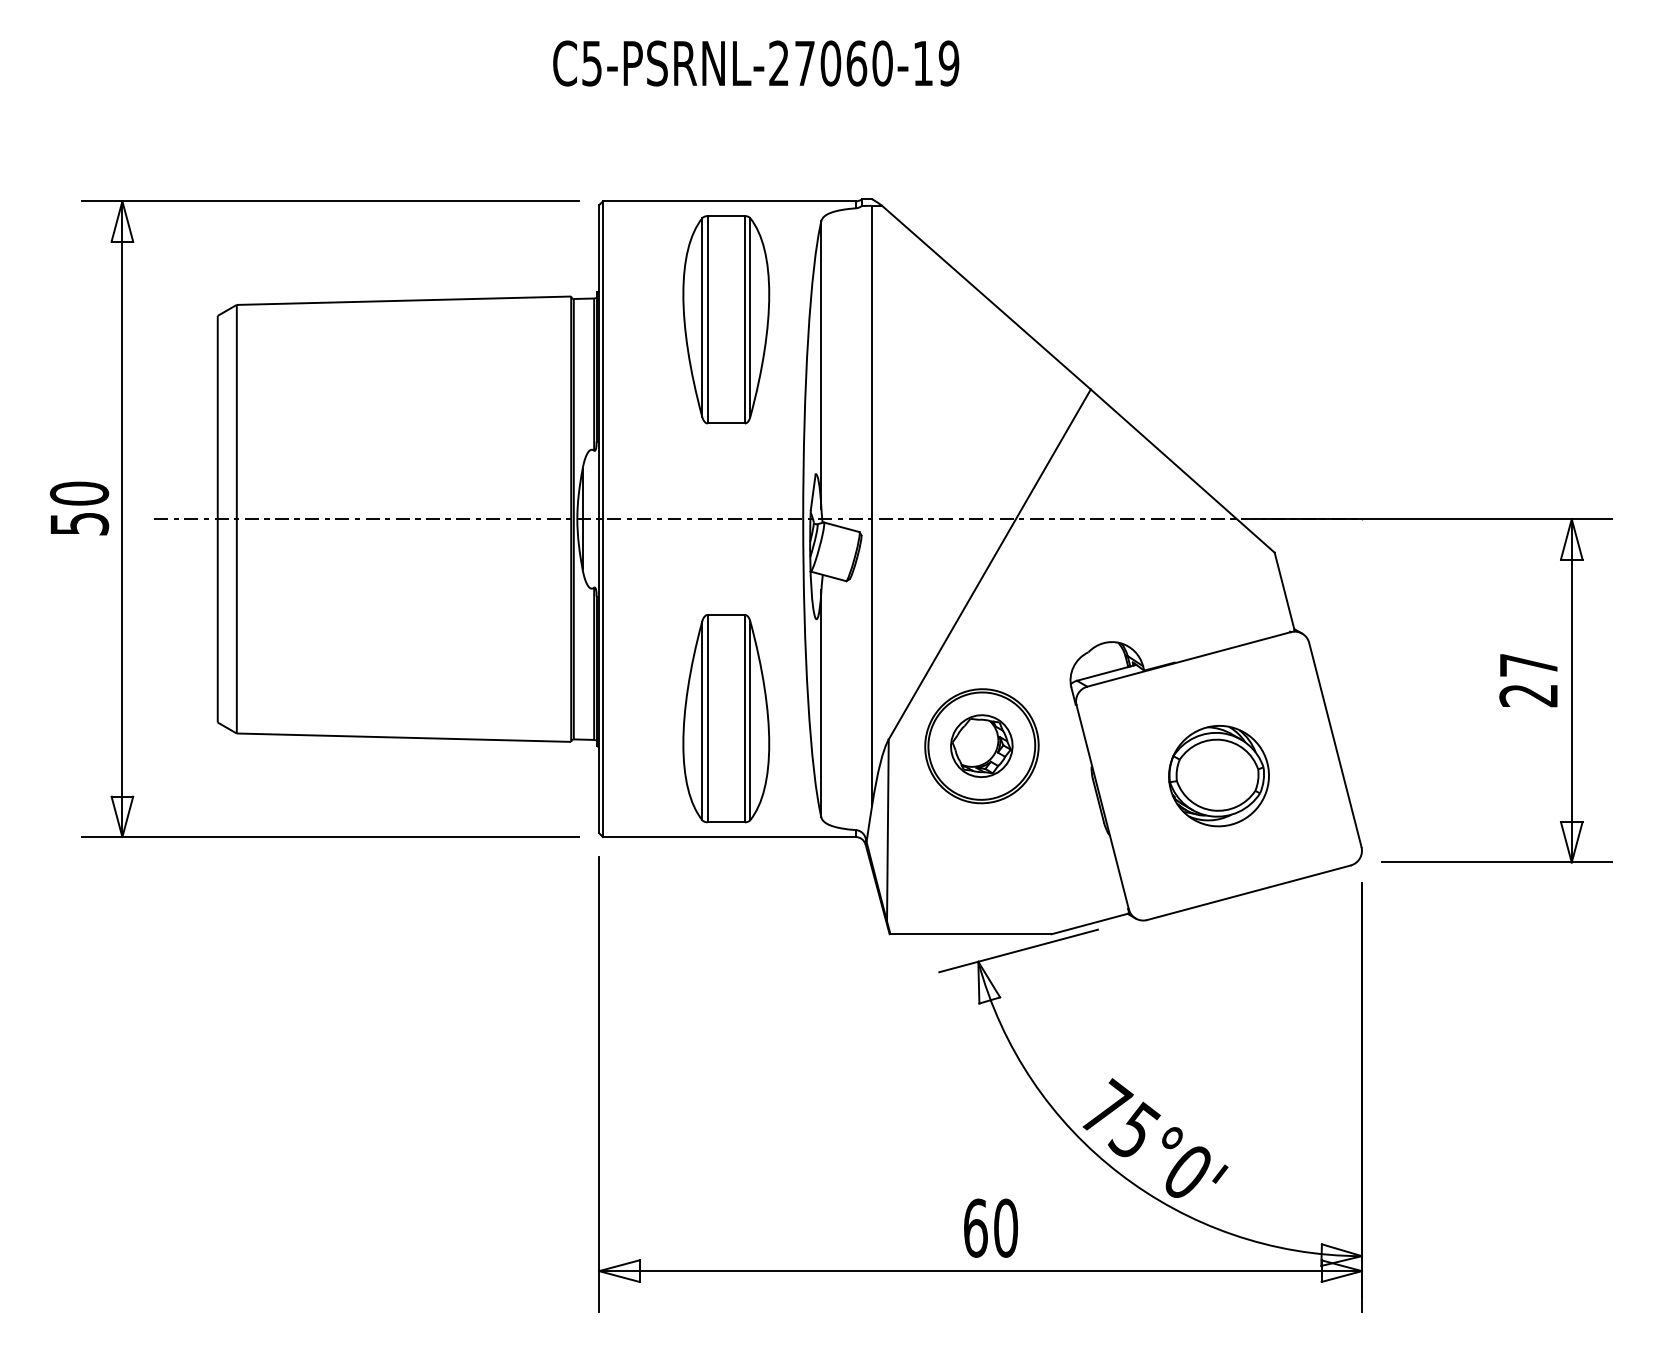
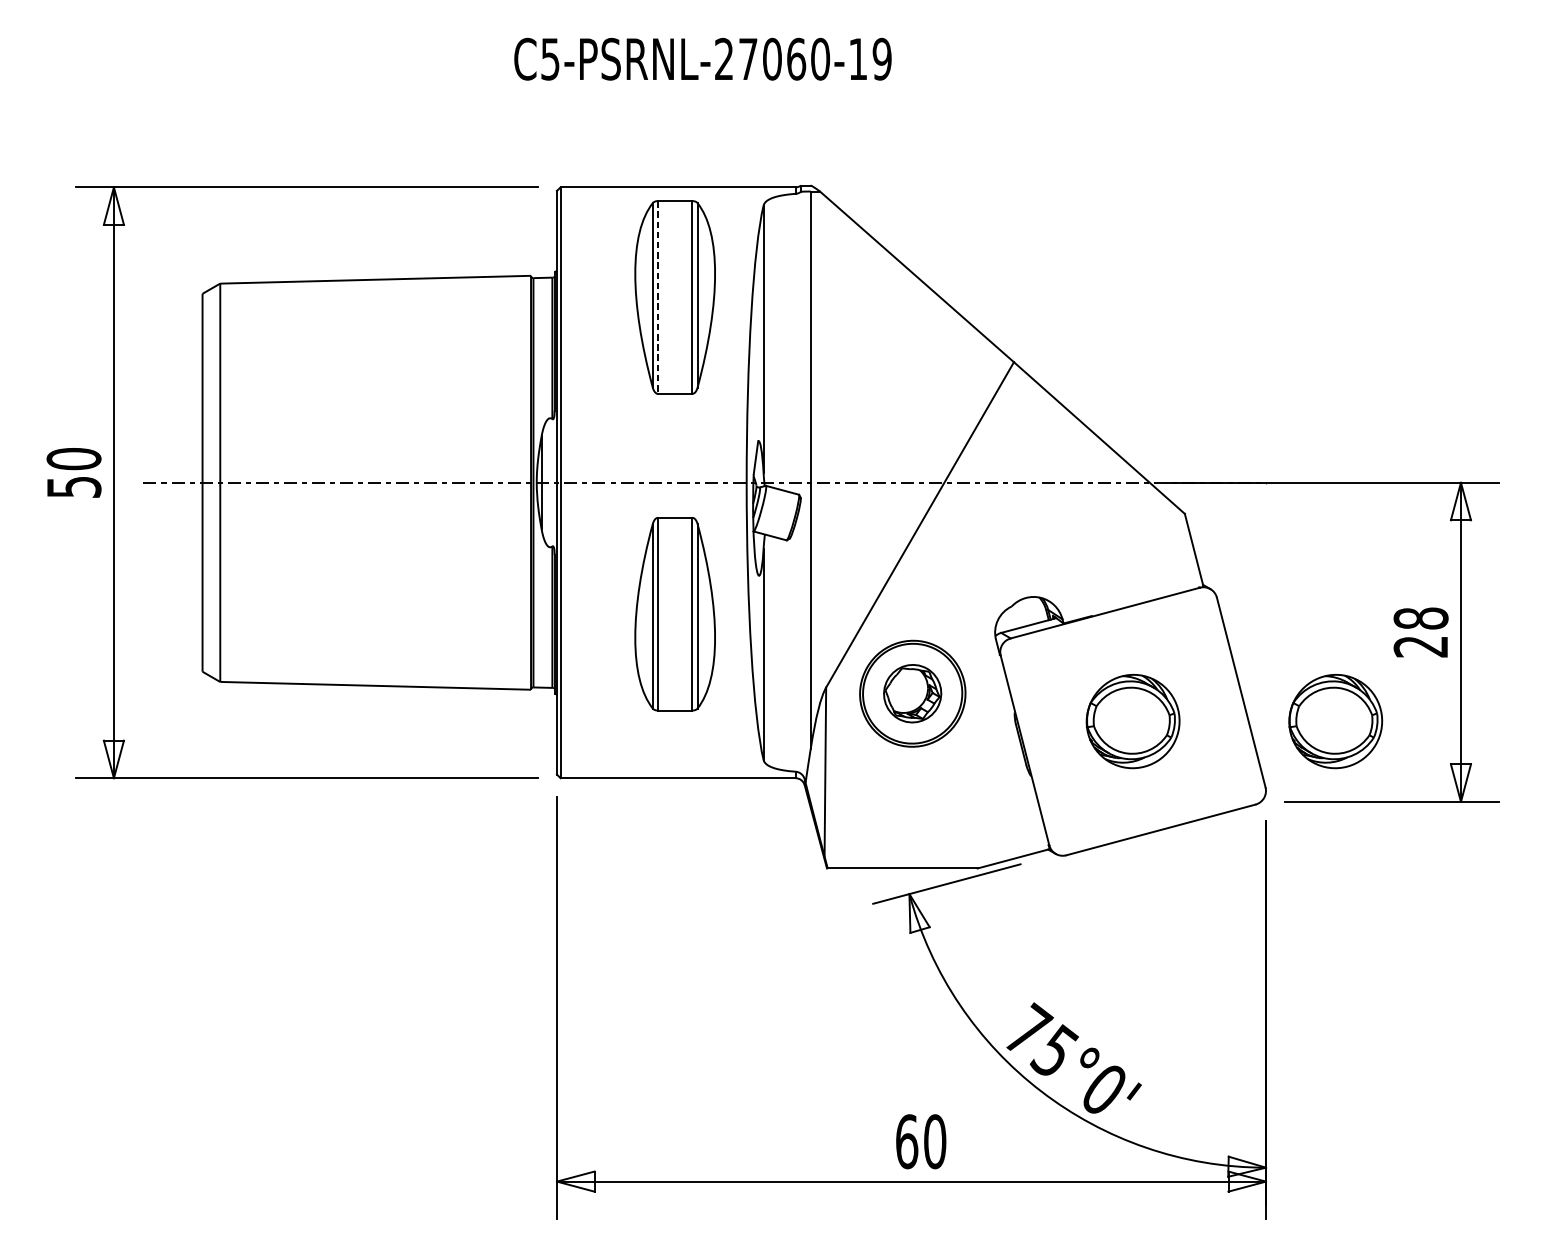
line: (707, 319) -> (657, 297), solid -> dashed
text: (1528, 665) -> (1420, 618), 27 -> 28
part: (726, 718) -> (675, 614), moved
part: (1436, 776) -> (1335, 721), added

